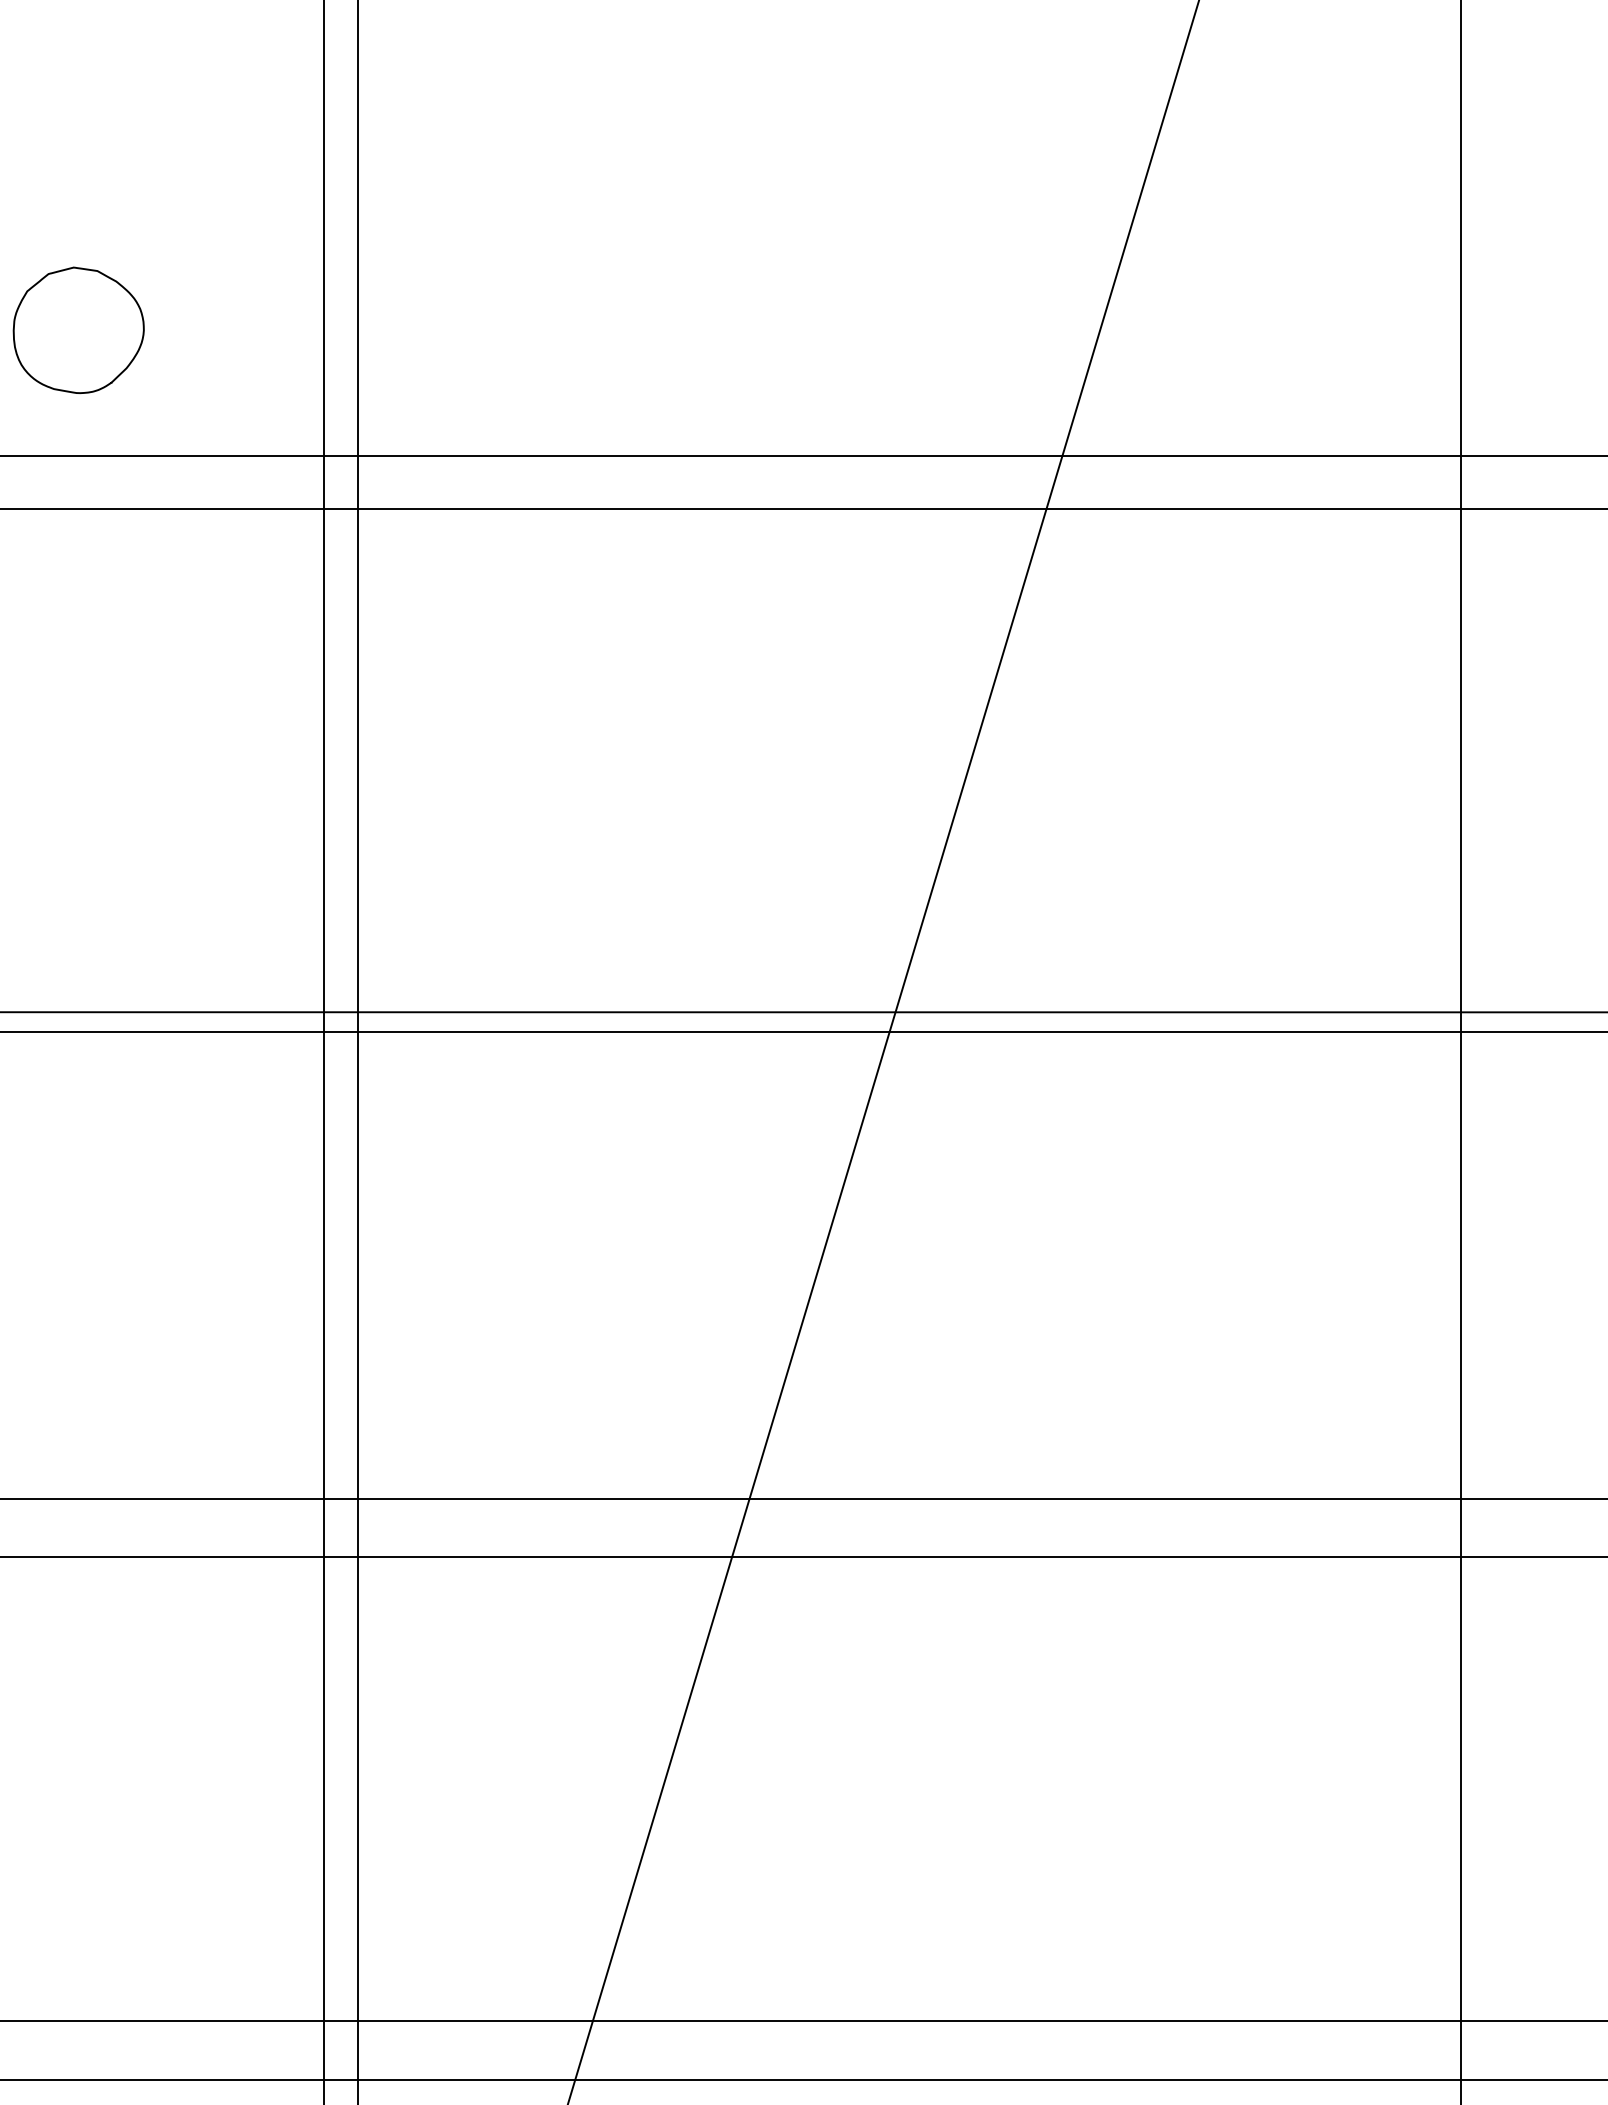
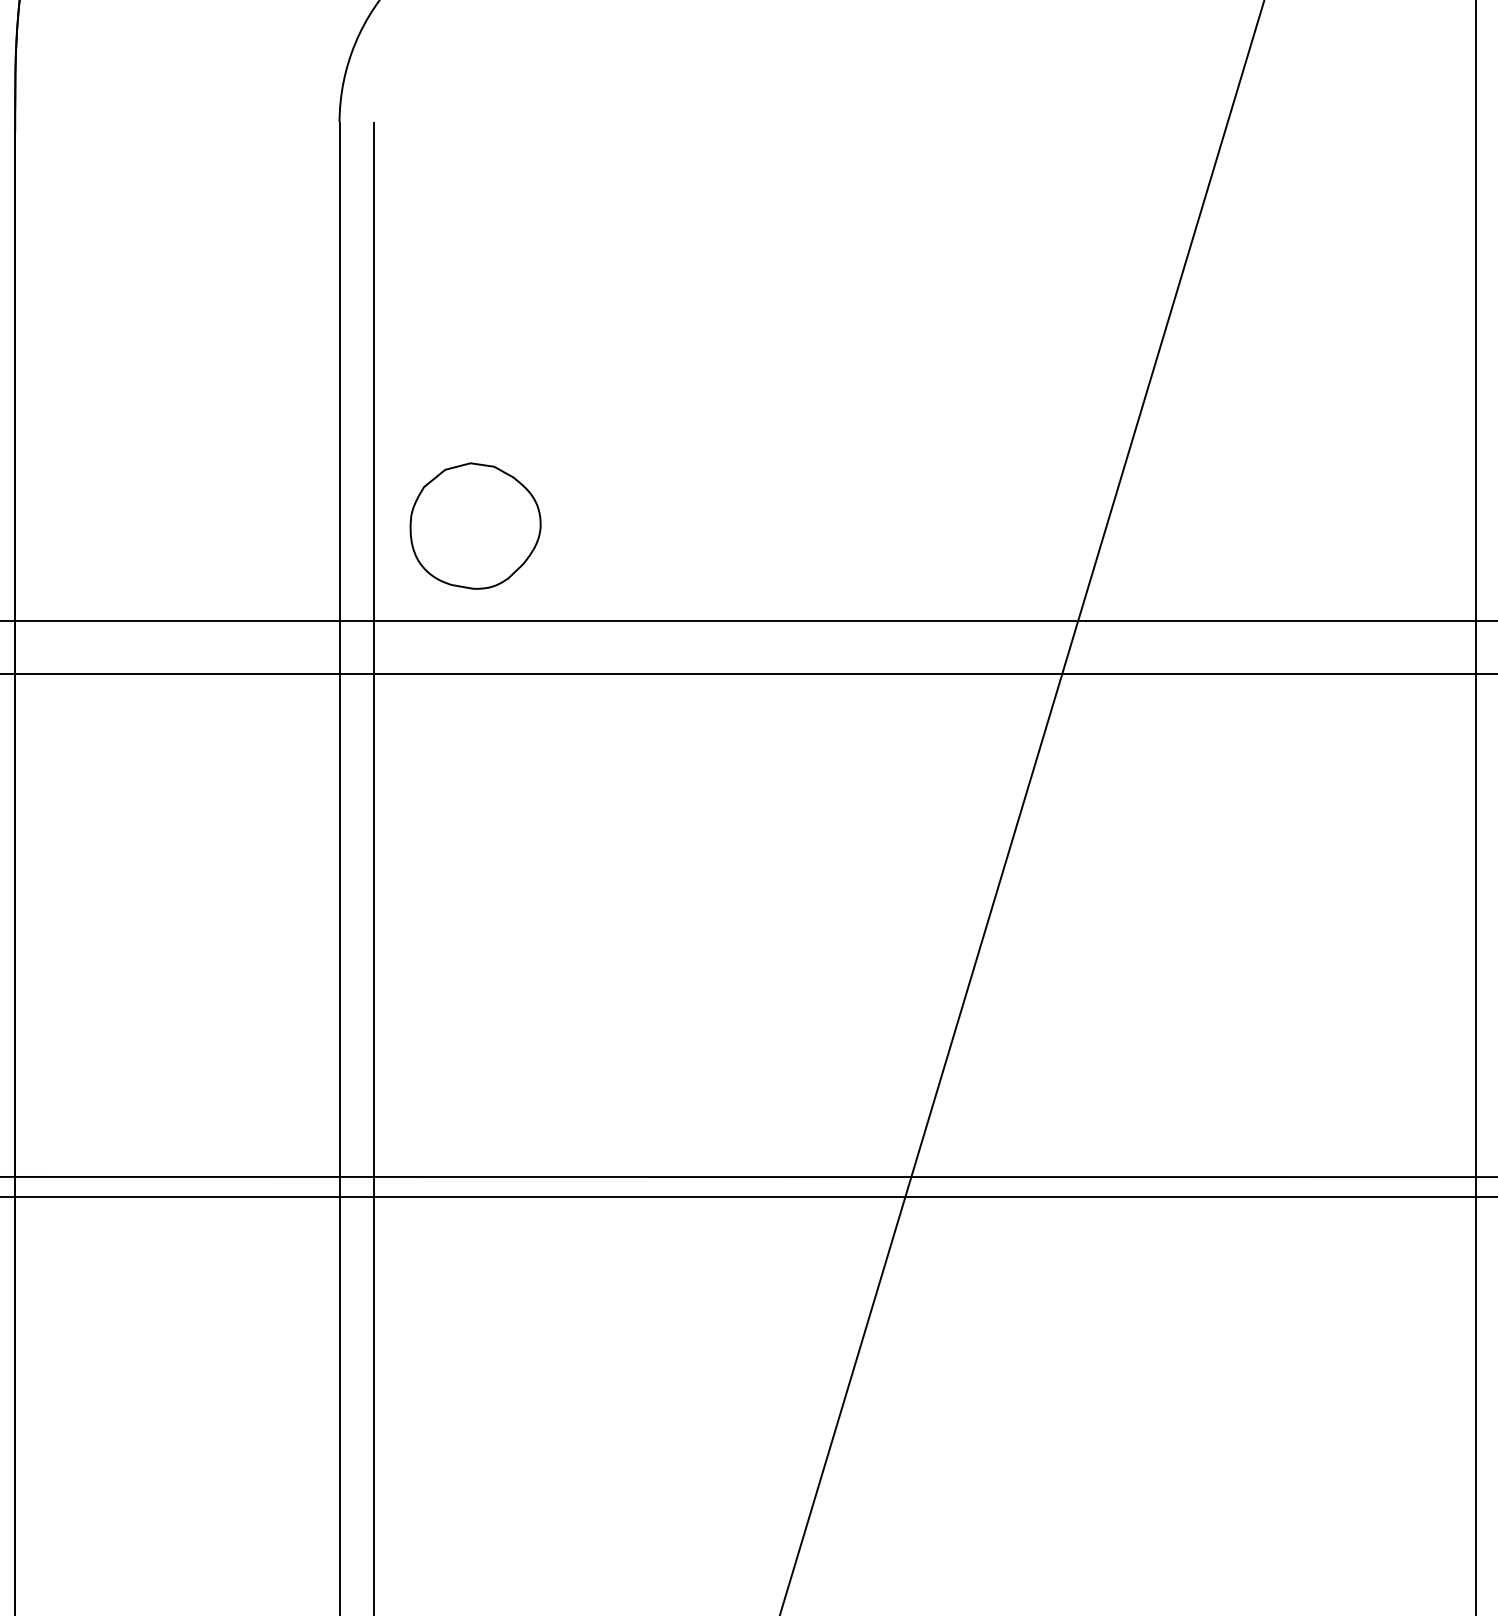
part: (78, 329) -> (475, 525), moved

